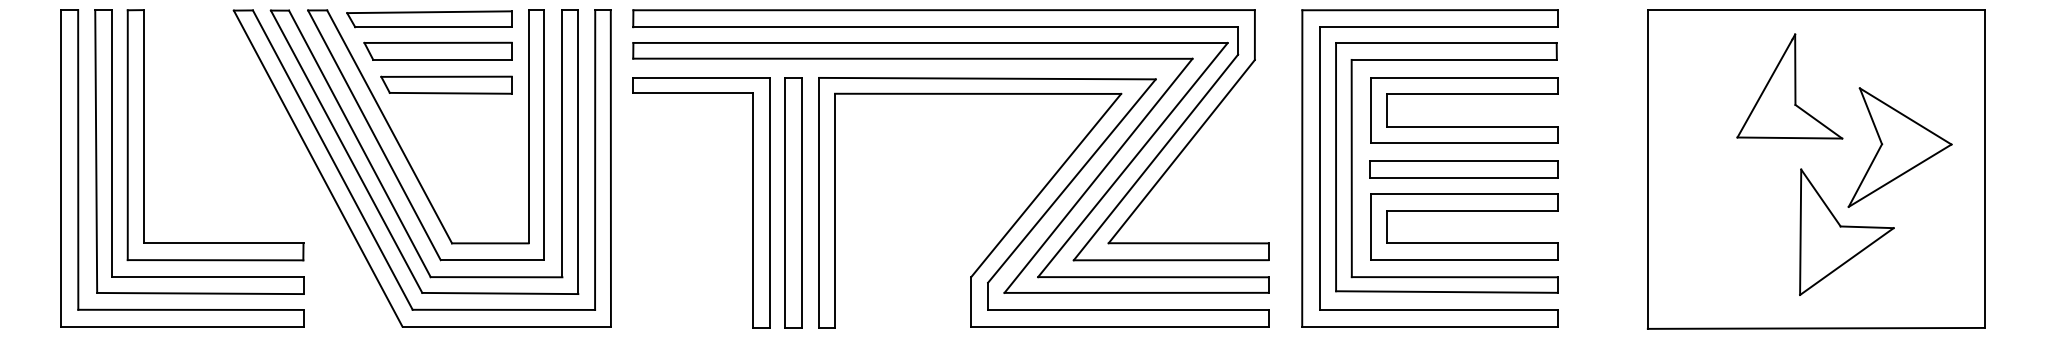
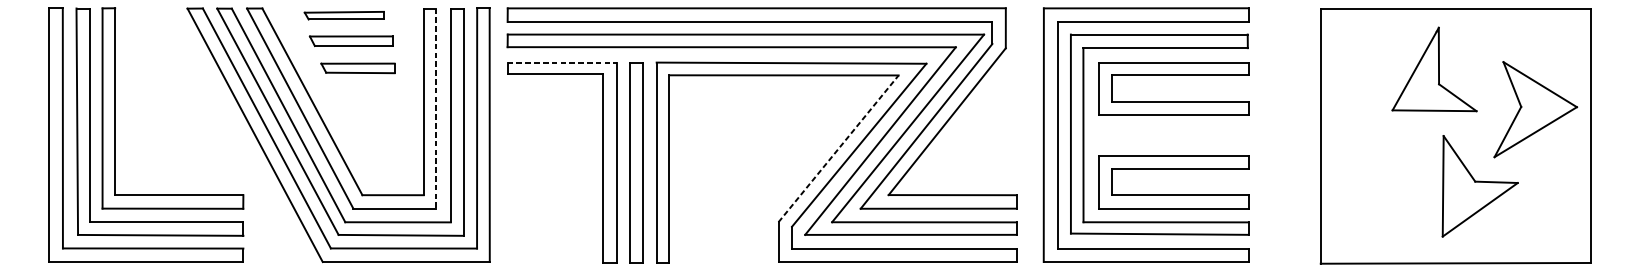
part: (429, 19) -> (344, 15), size x0.6
part: (437, 50) -> (350, 40), size x0.7
line: (701, 77) -> (562, 62), solid -> dashed
part: (446, 84) -> (357, 67), size x0.7
line: (544, 135) -> (436, 108), solid -> dashed
part: (1899, 147) -> (1535, 109), moved
part: (1463, 169) -> (1173, 136), removed
line: (1046, 185) -> (838, 148), solid -> dashed

